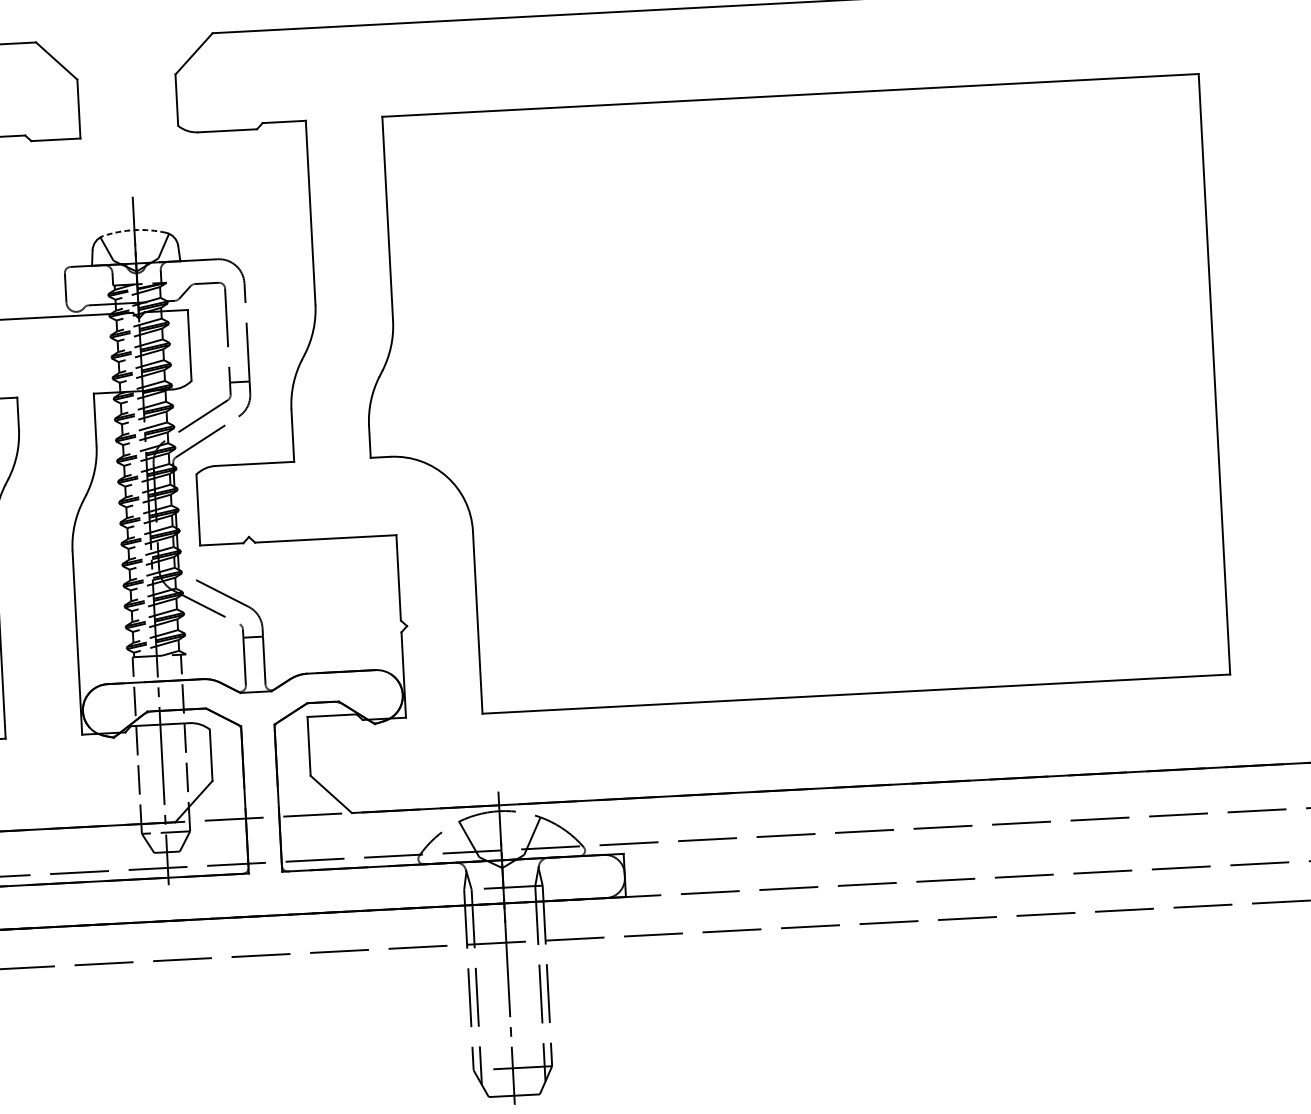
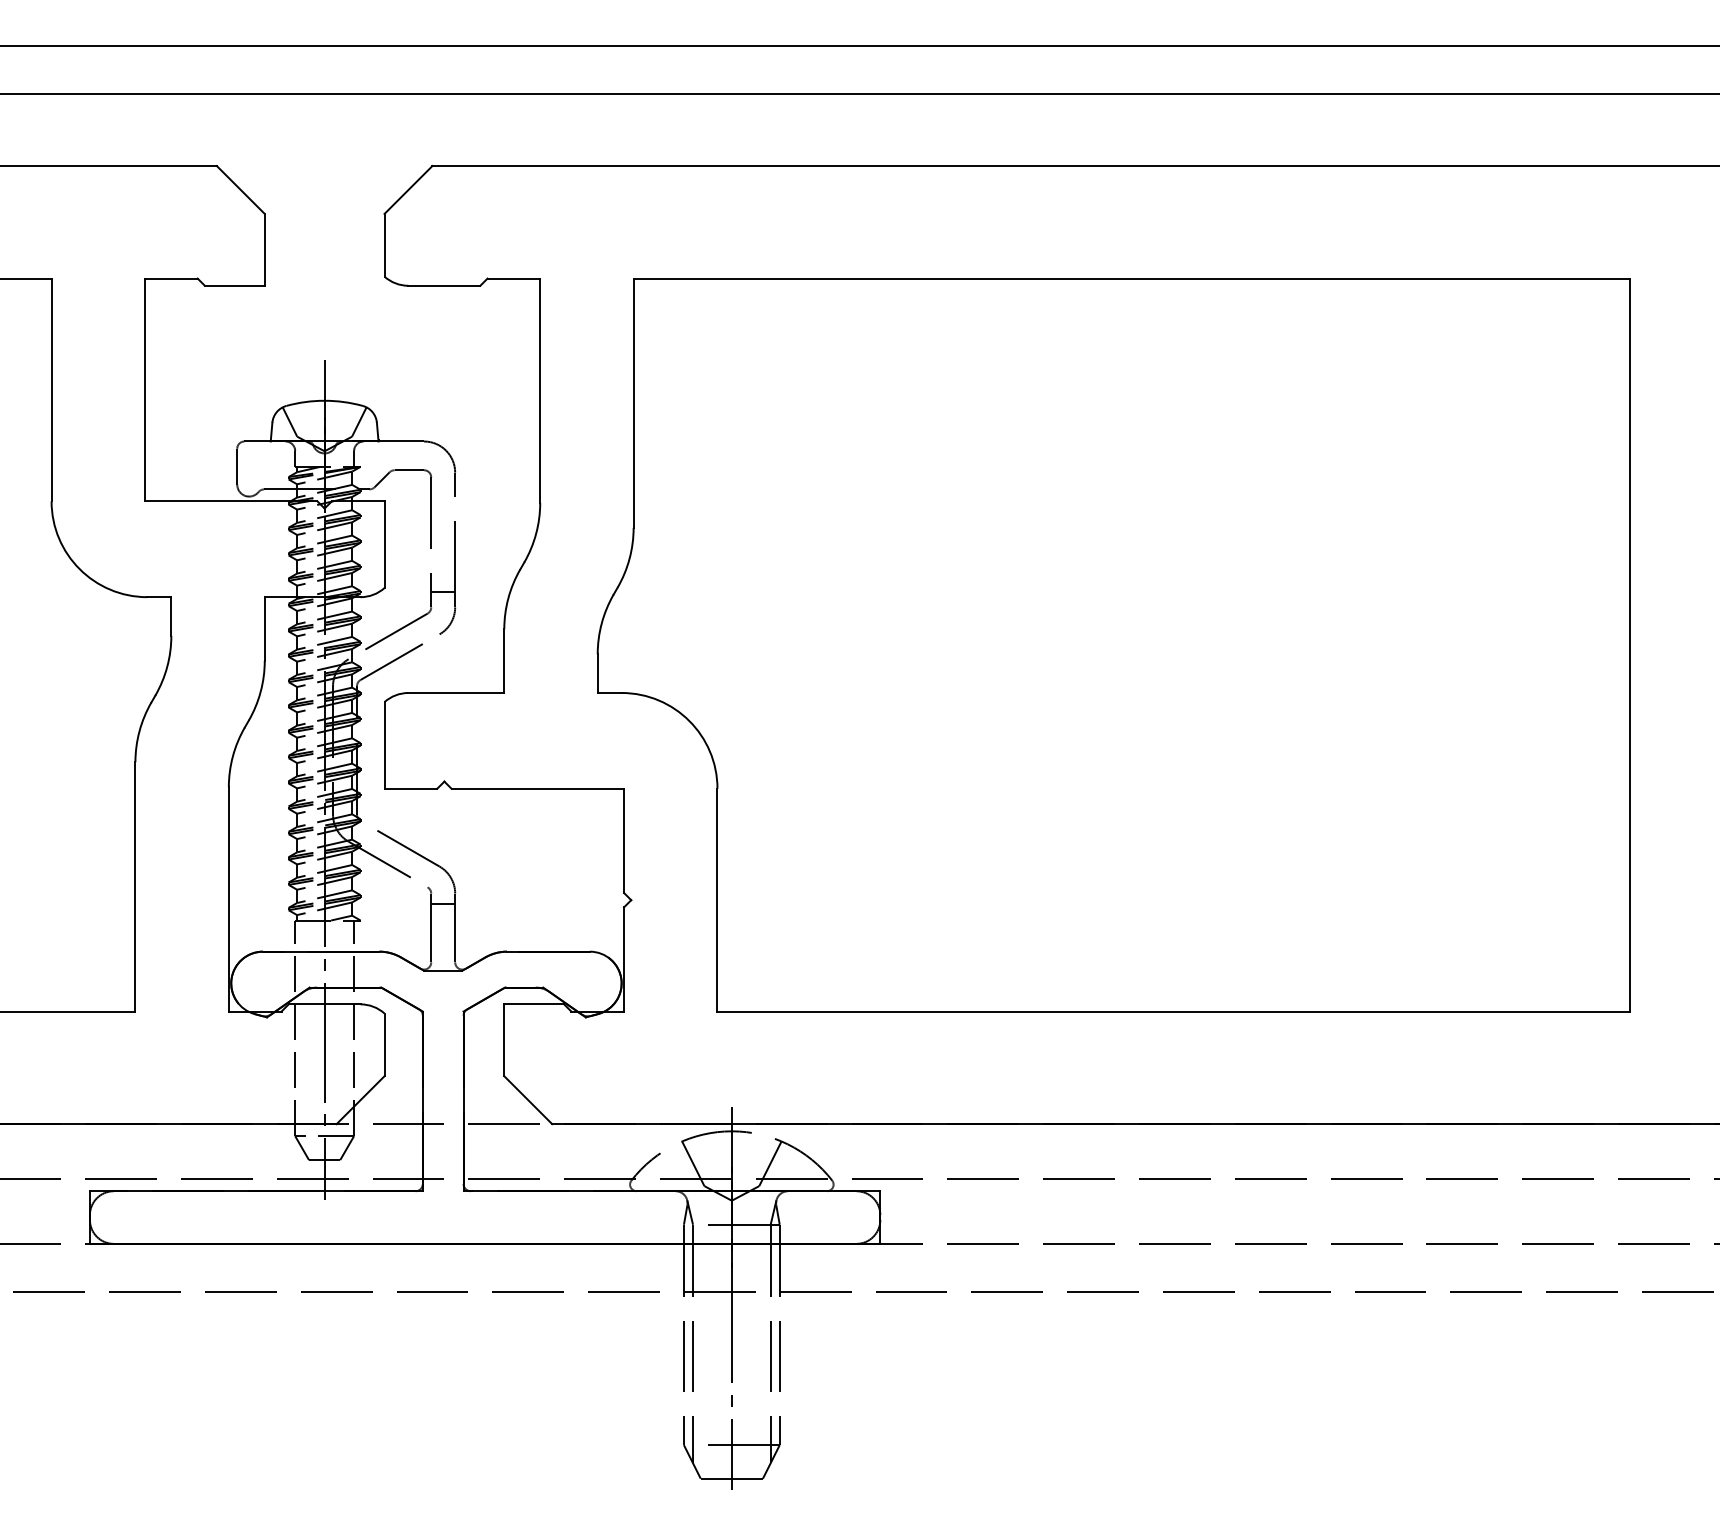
arc: (134, 229) -> (324, 400), dashed -> solid

